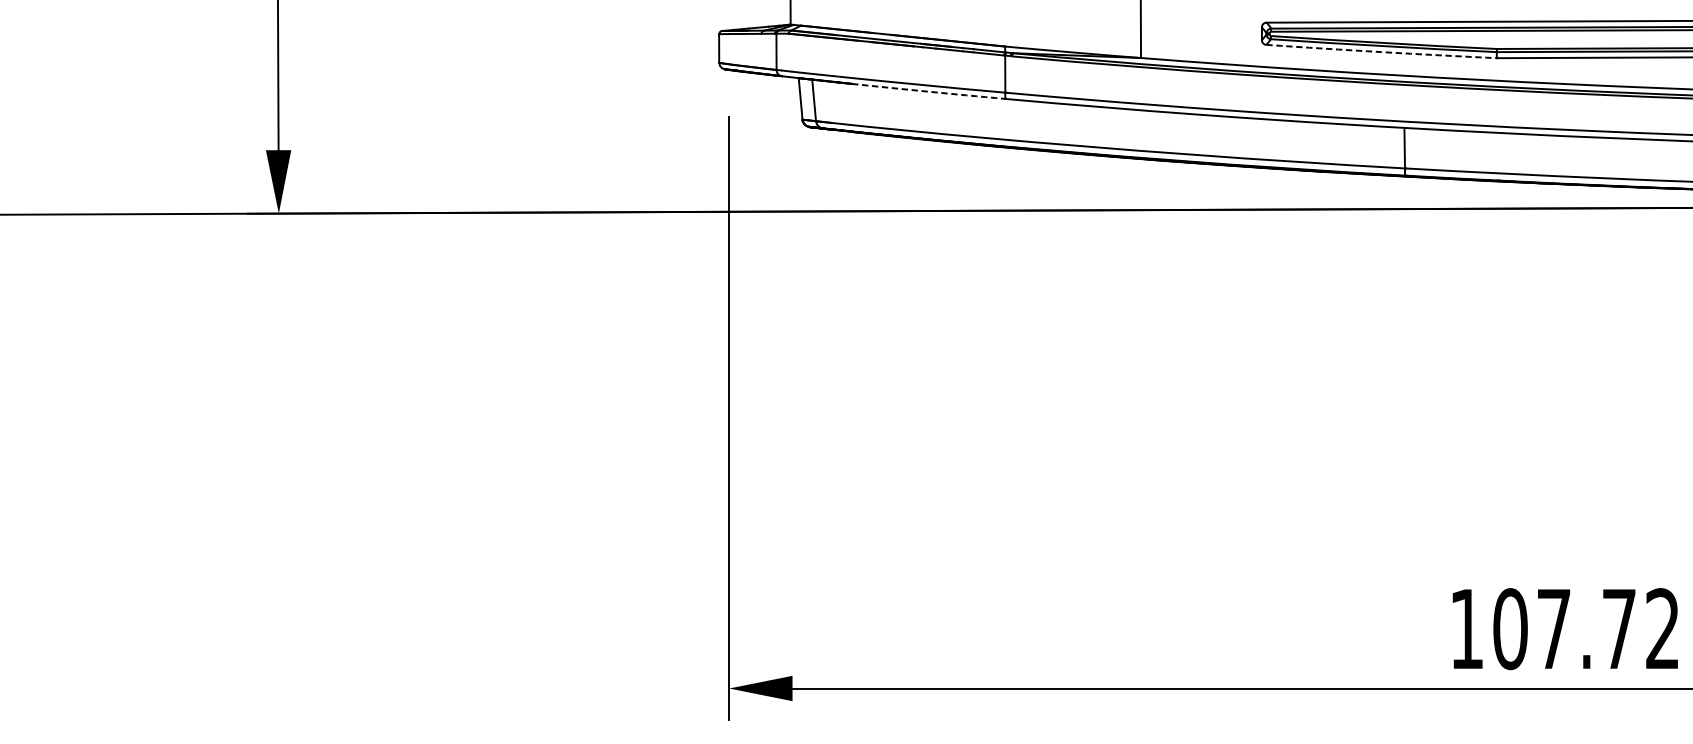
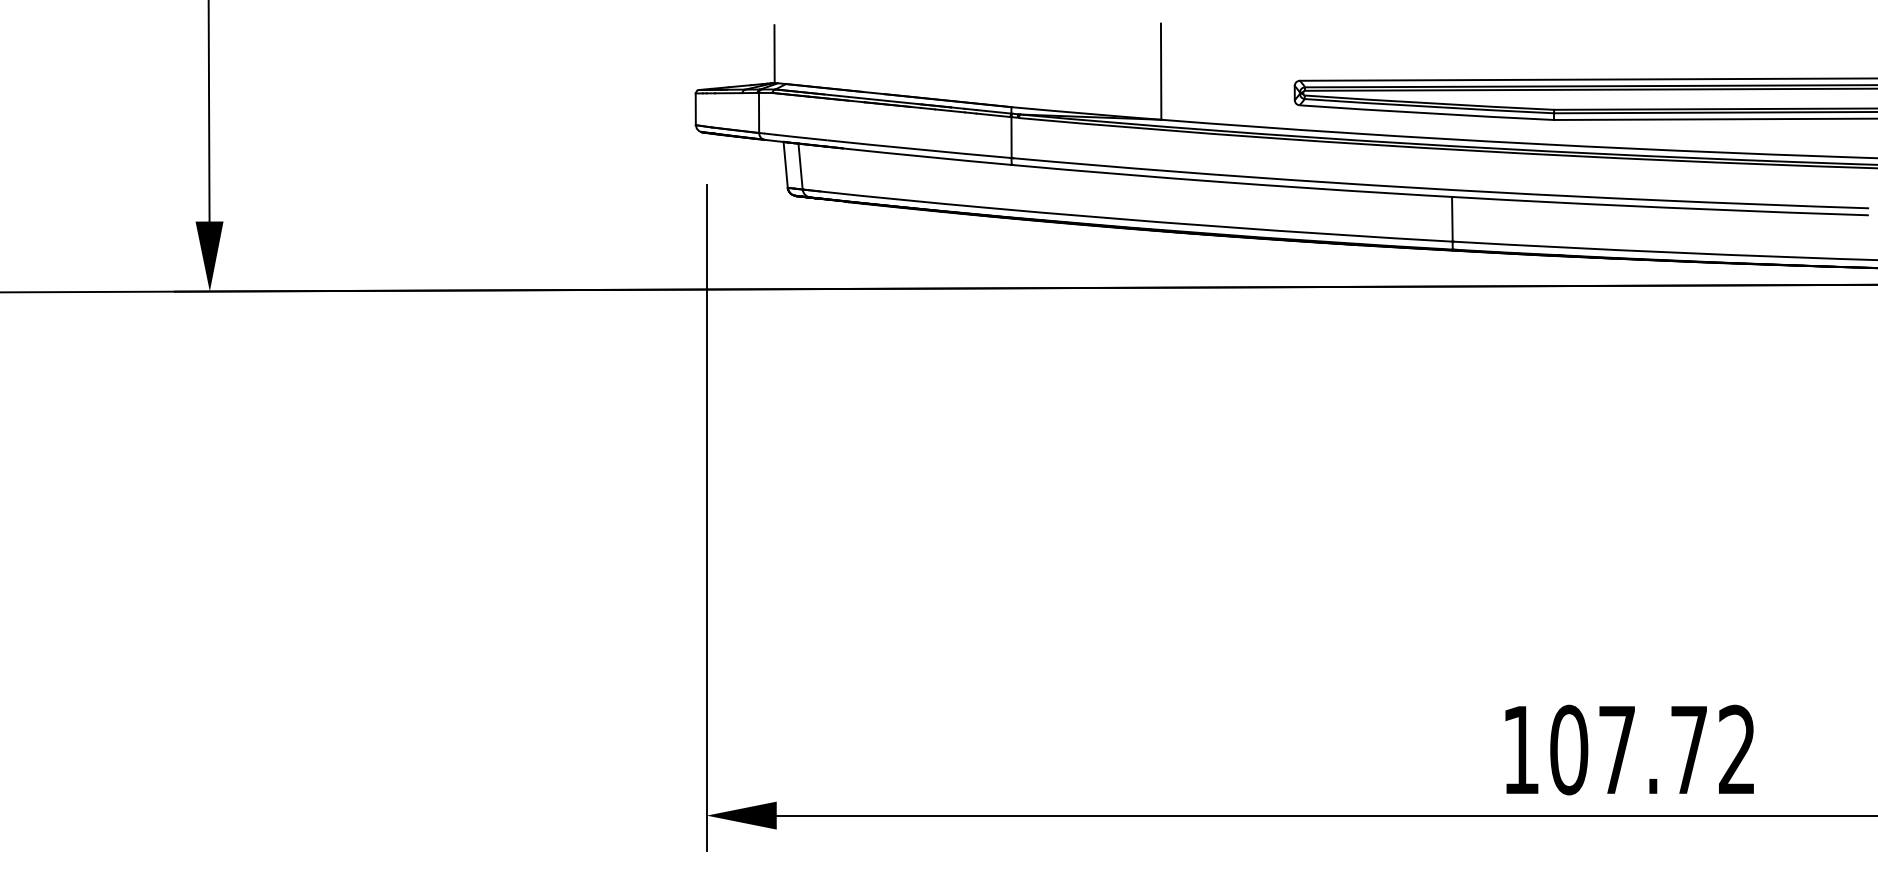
arc: (1381, 52) -> (1426, 113), dashed -> solid
arc: (928, 91) -> (926, 156), dashed -> solid

